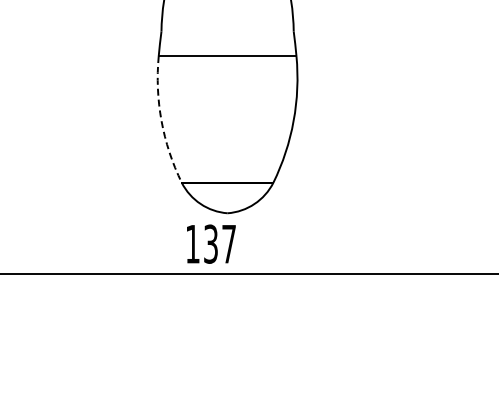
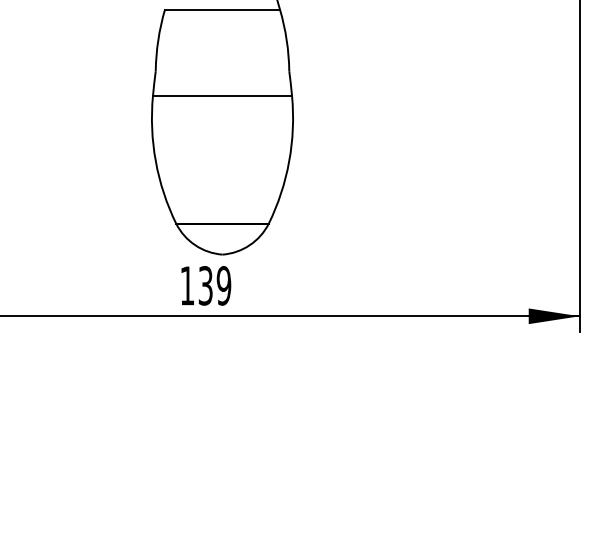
arc: (161, 121) -> (155, 161), dashed -> solid
text: (228, 243) -> (223, 285), 137 -> 139

